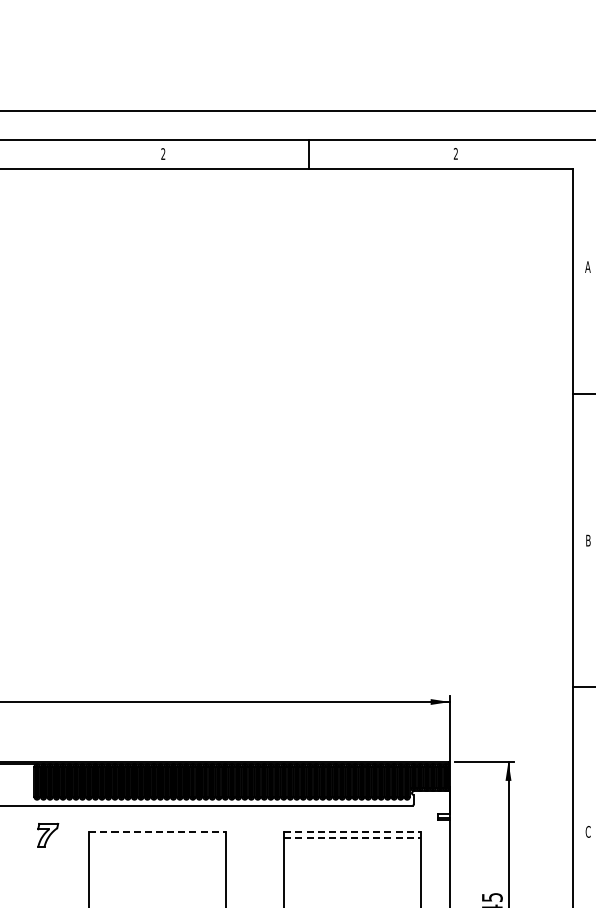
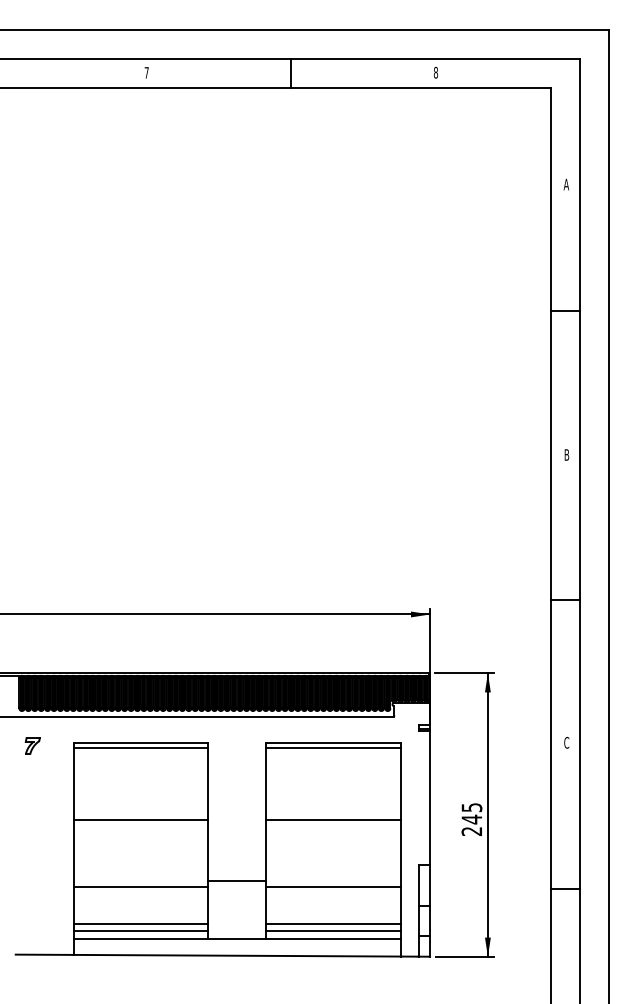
text: (163, 153) -> (146, 72), 2 -> 7
text: (455, 153) -> (435, 72), 2 -> 8
line: (157, 831) -> (141, 742), dashed -> solid
line: (353, 831) -> (334, 742), dashed -> solid
part: (47, 834) -> (32, 745), size x0.71
line: (156, 837) -> (140, 748), added
line: (353, 837) -> (334, 748), dashed -> solid

